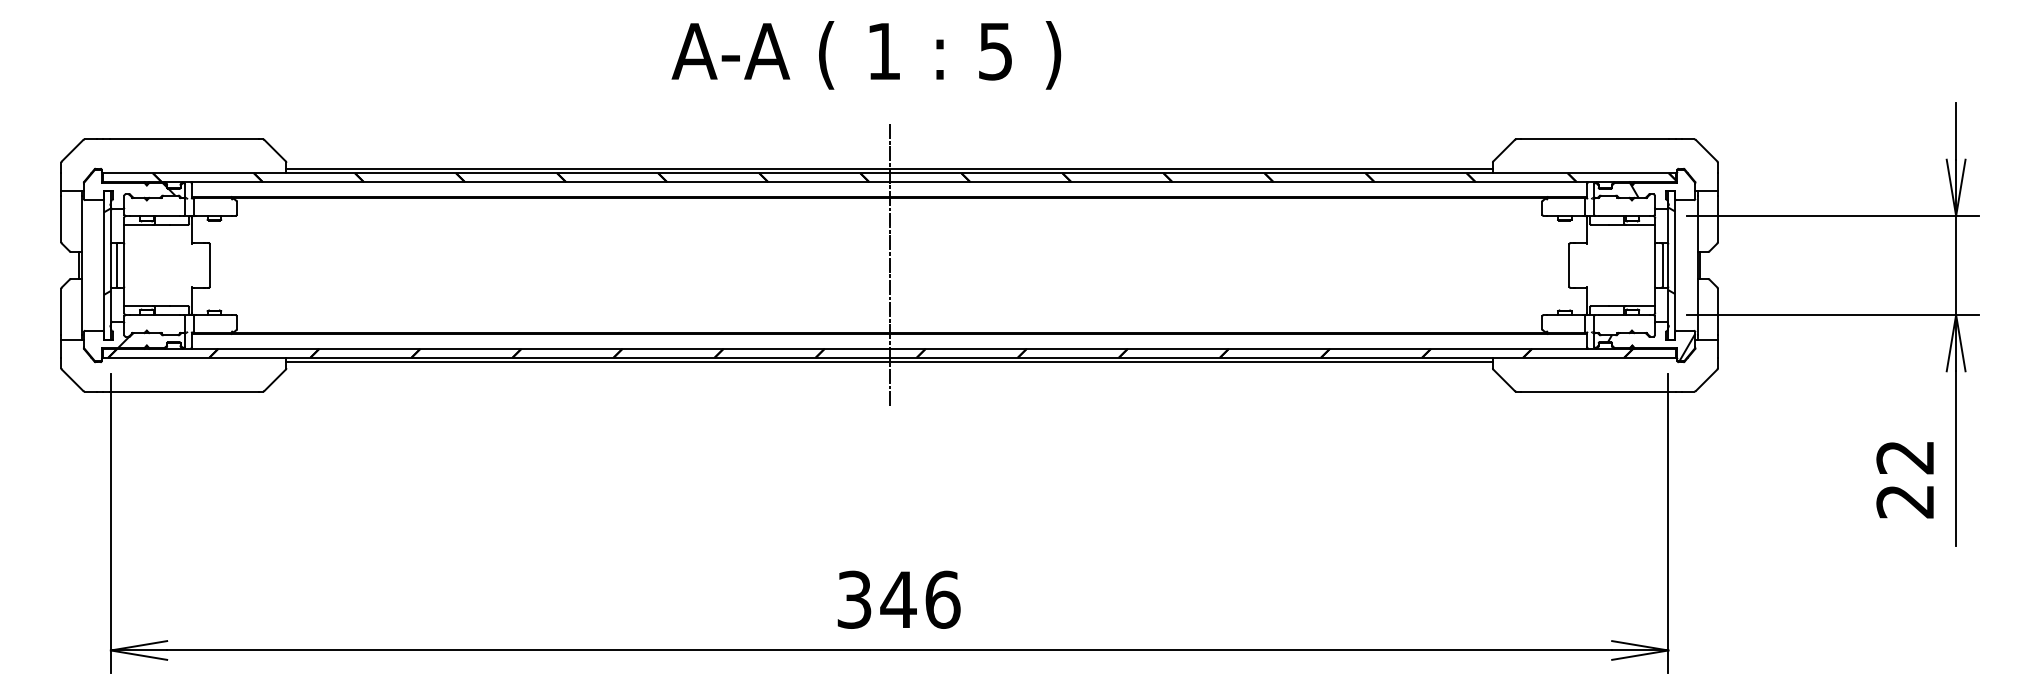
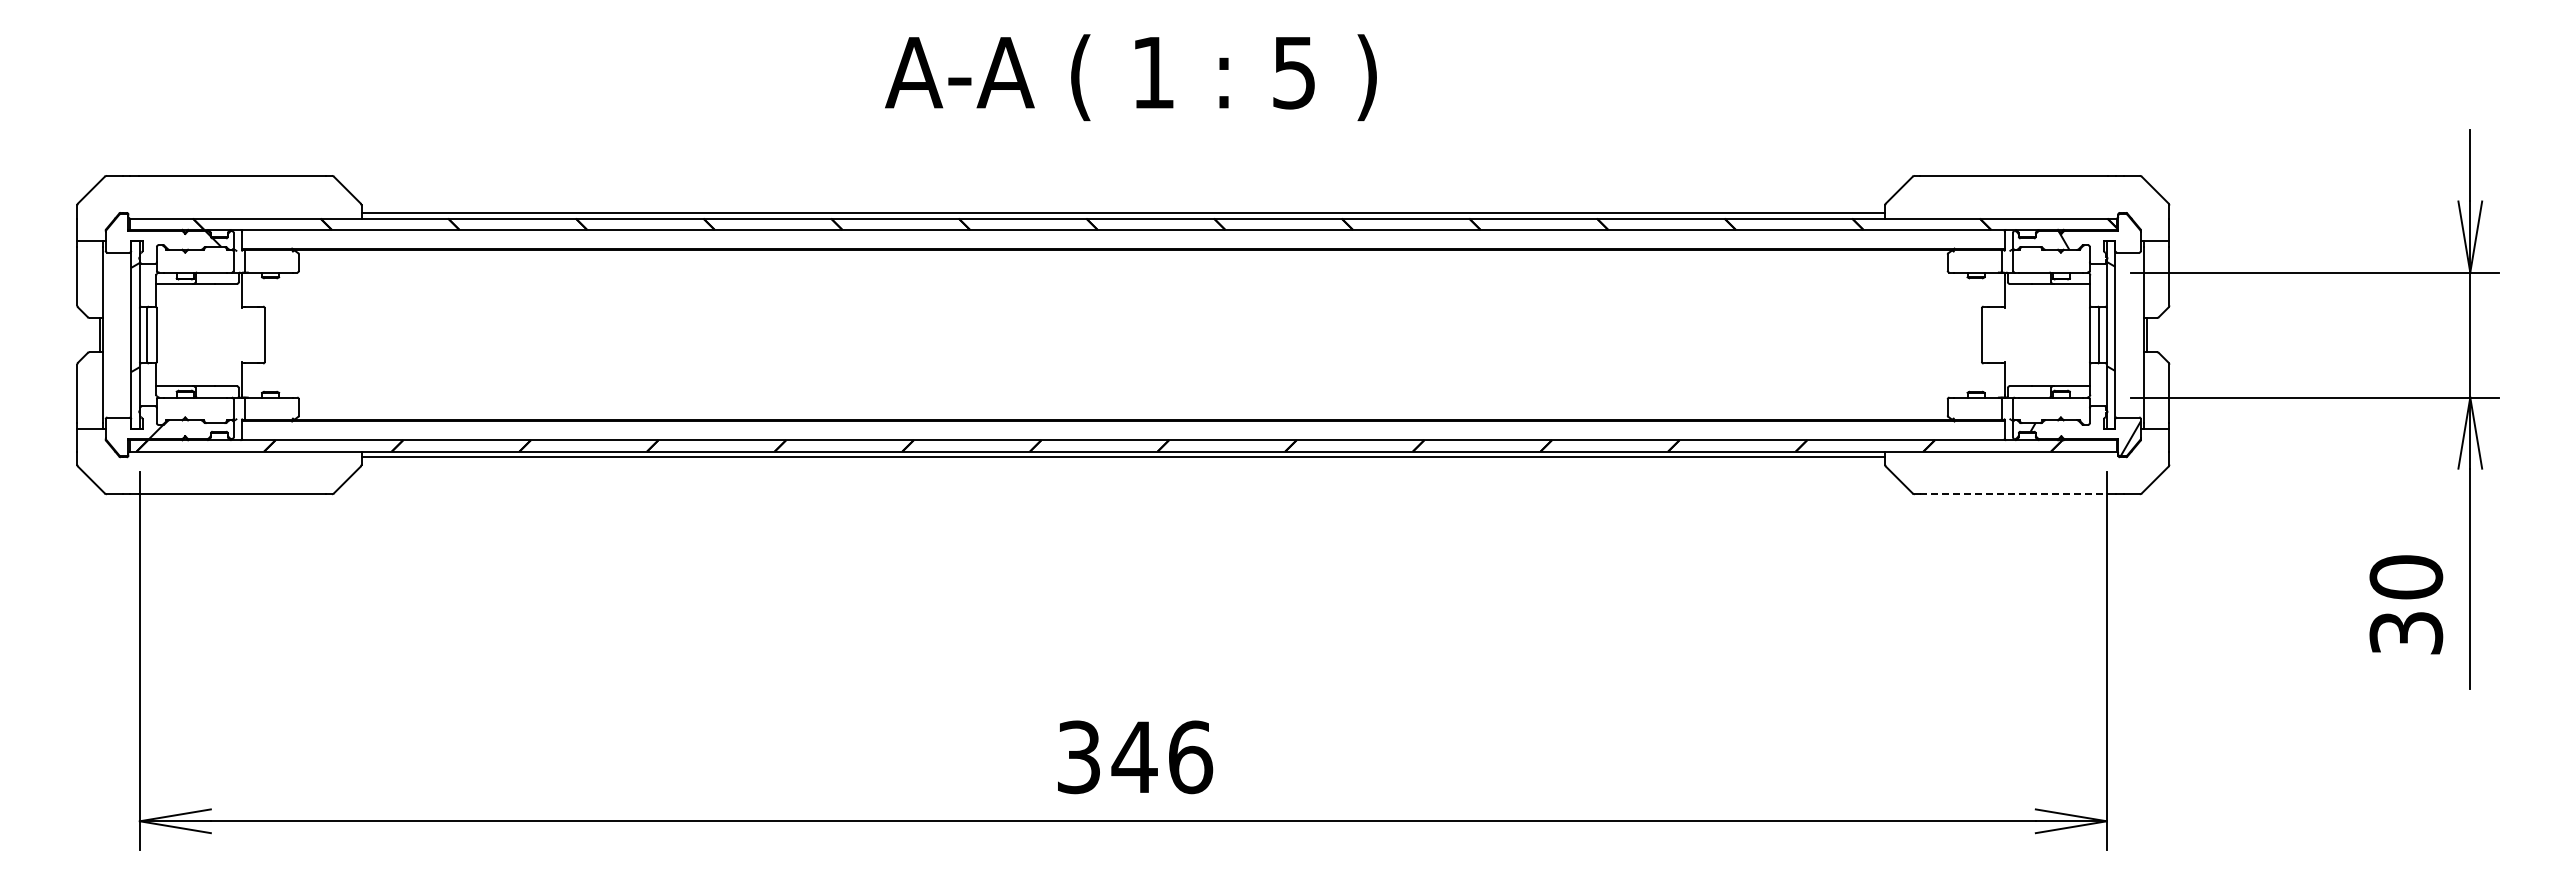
text: (865, 55) -> (1130, 77), moved
line: (889, 265) -> (1123, 334), removed
line: (1595, 391) -> (2014, 494), solid -> dashed
text: (1905, 478) -> (2406, 604), 22 -> 30

